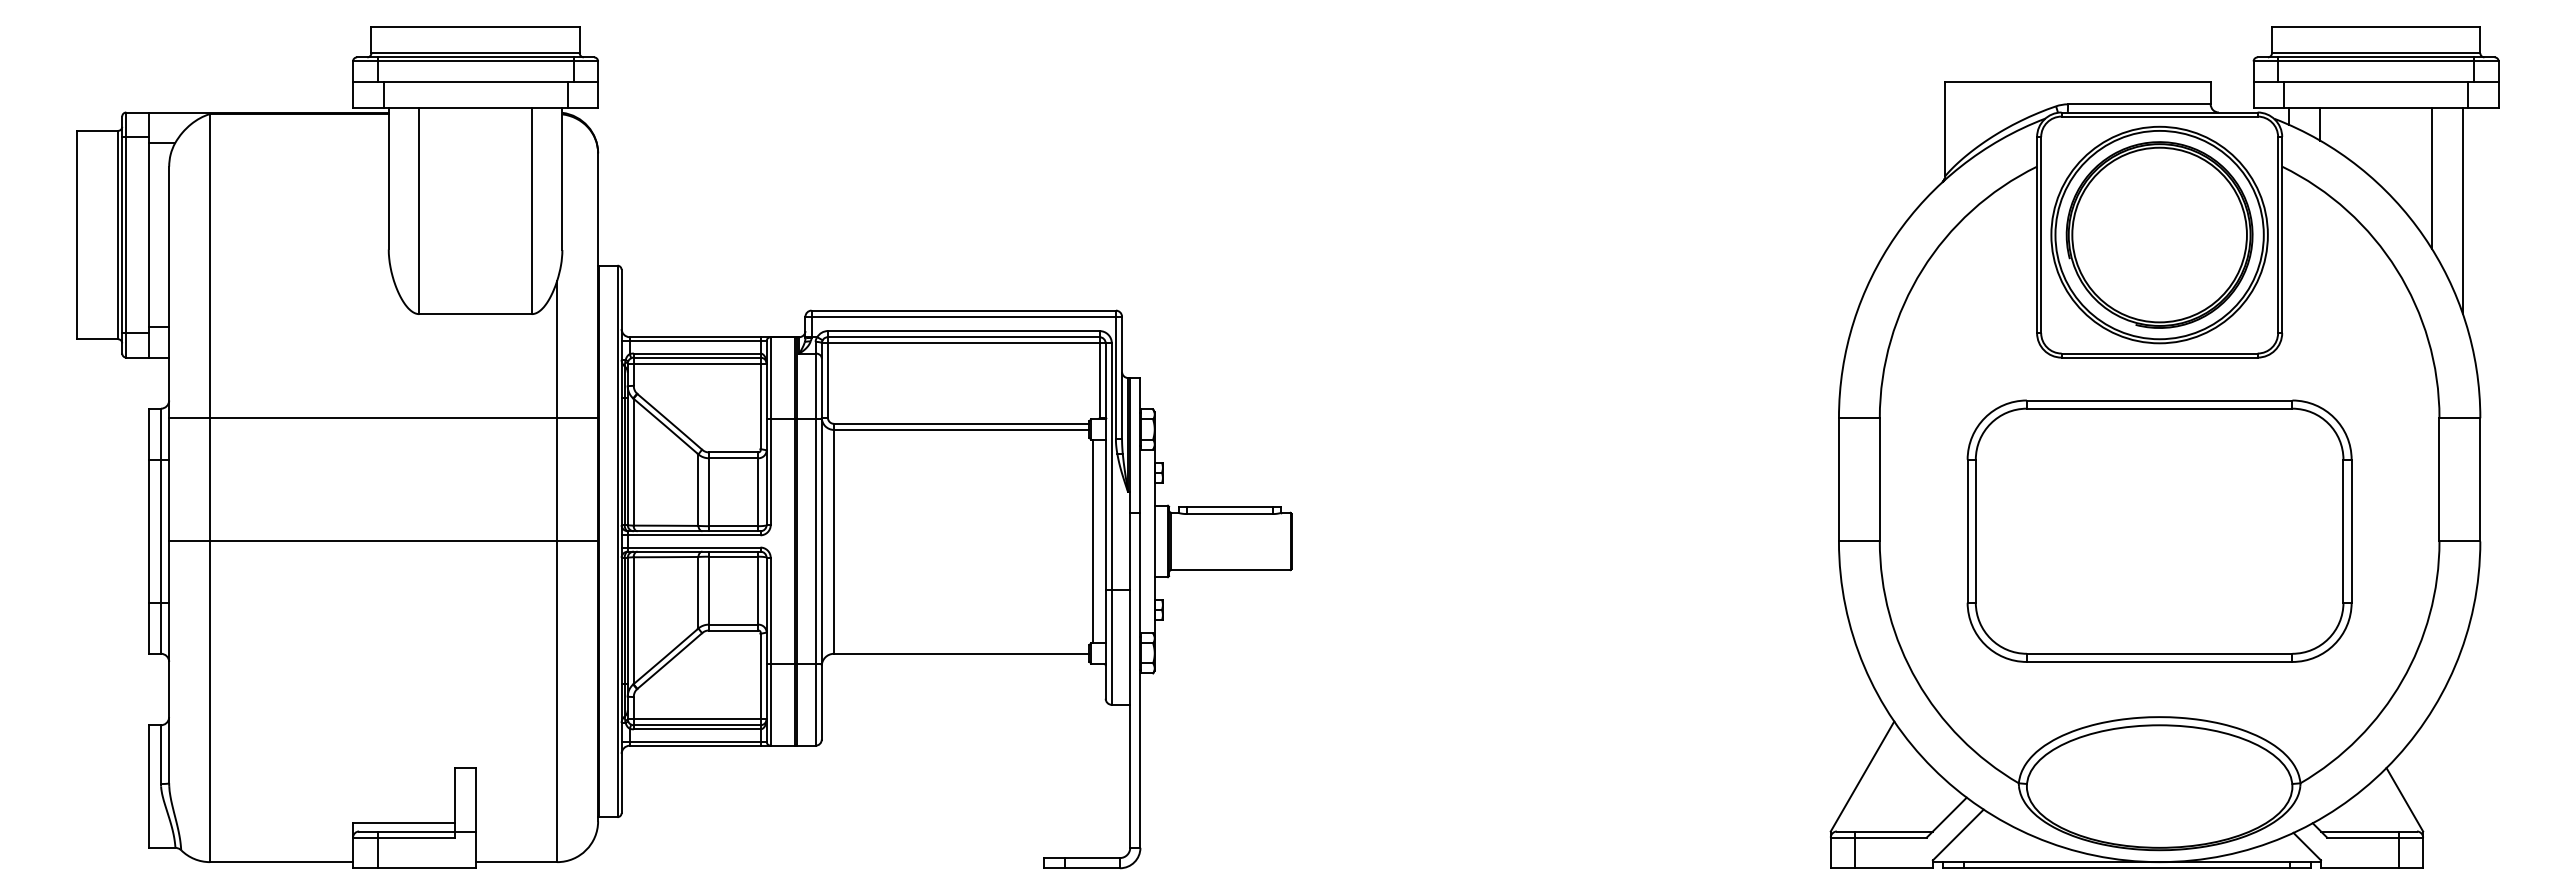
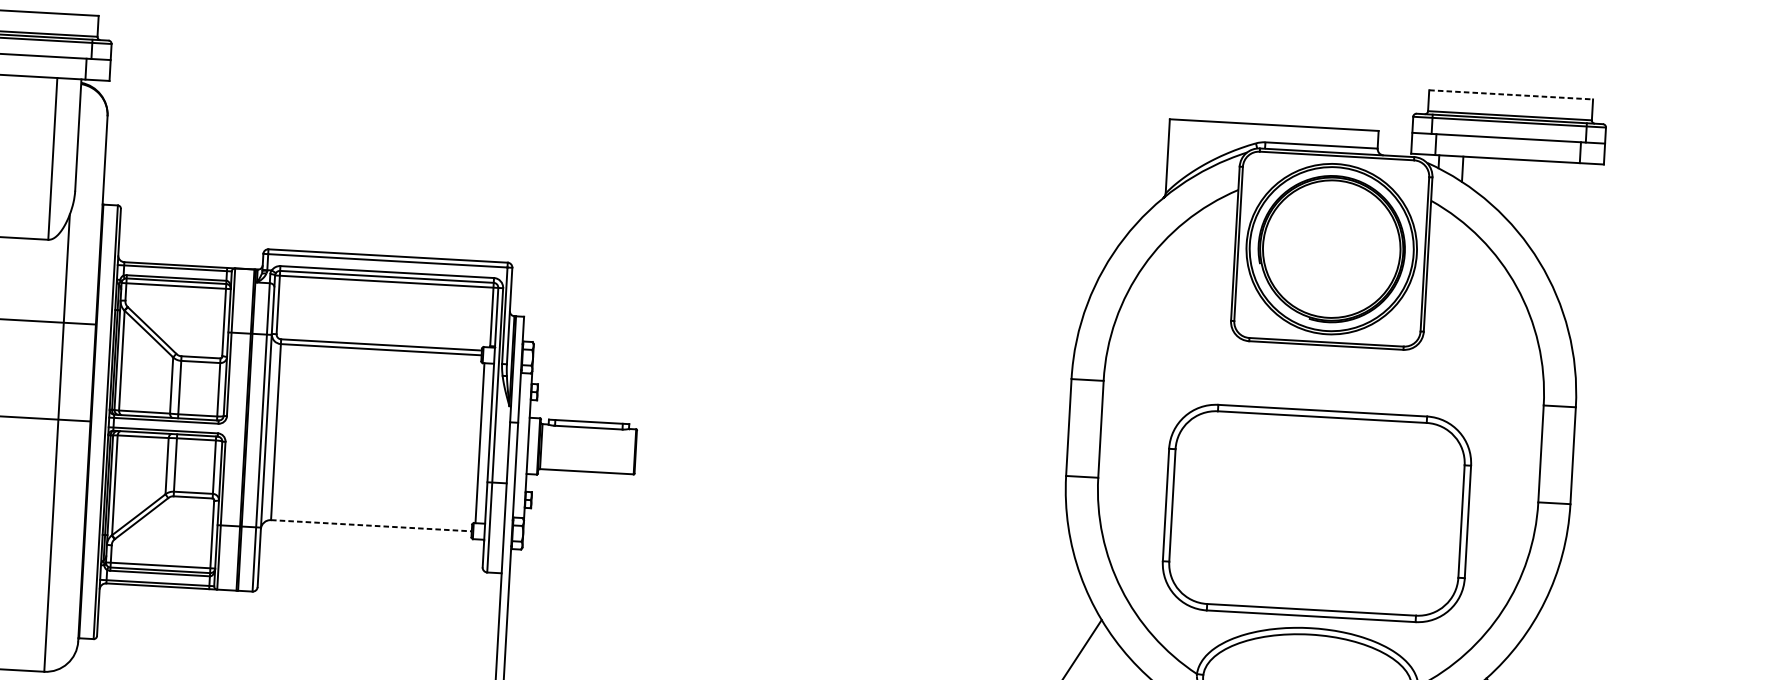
line: (2376, 26) -> (1511, 94), solid -> dashed
line: (2432, 178) -> (1548, 216), removed
line: (2462, 211) -> (1570, 243), removed
part: (2159, 530) -> (1316, 512), moved
line: (961, 653) -> (371, 525), solid -> dashed

